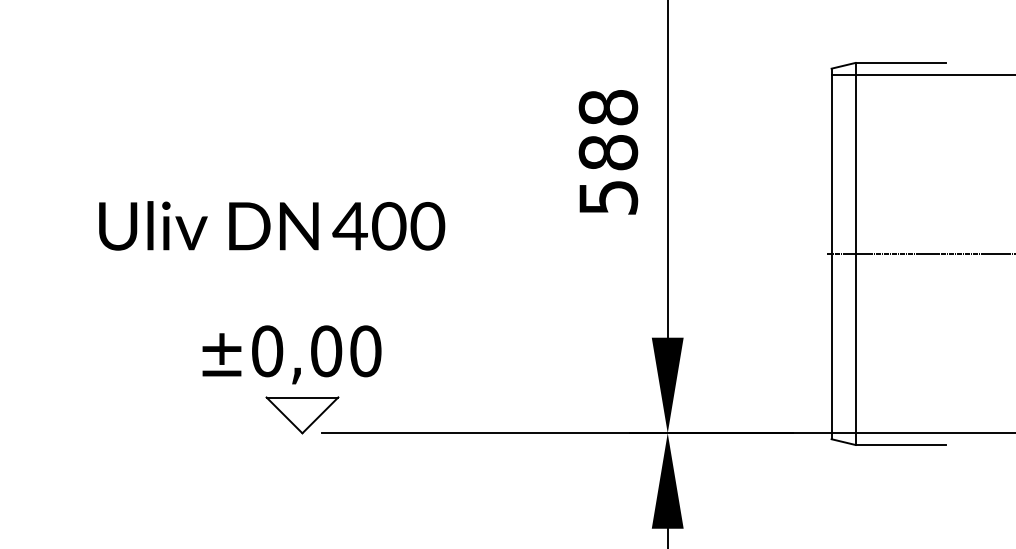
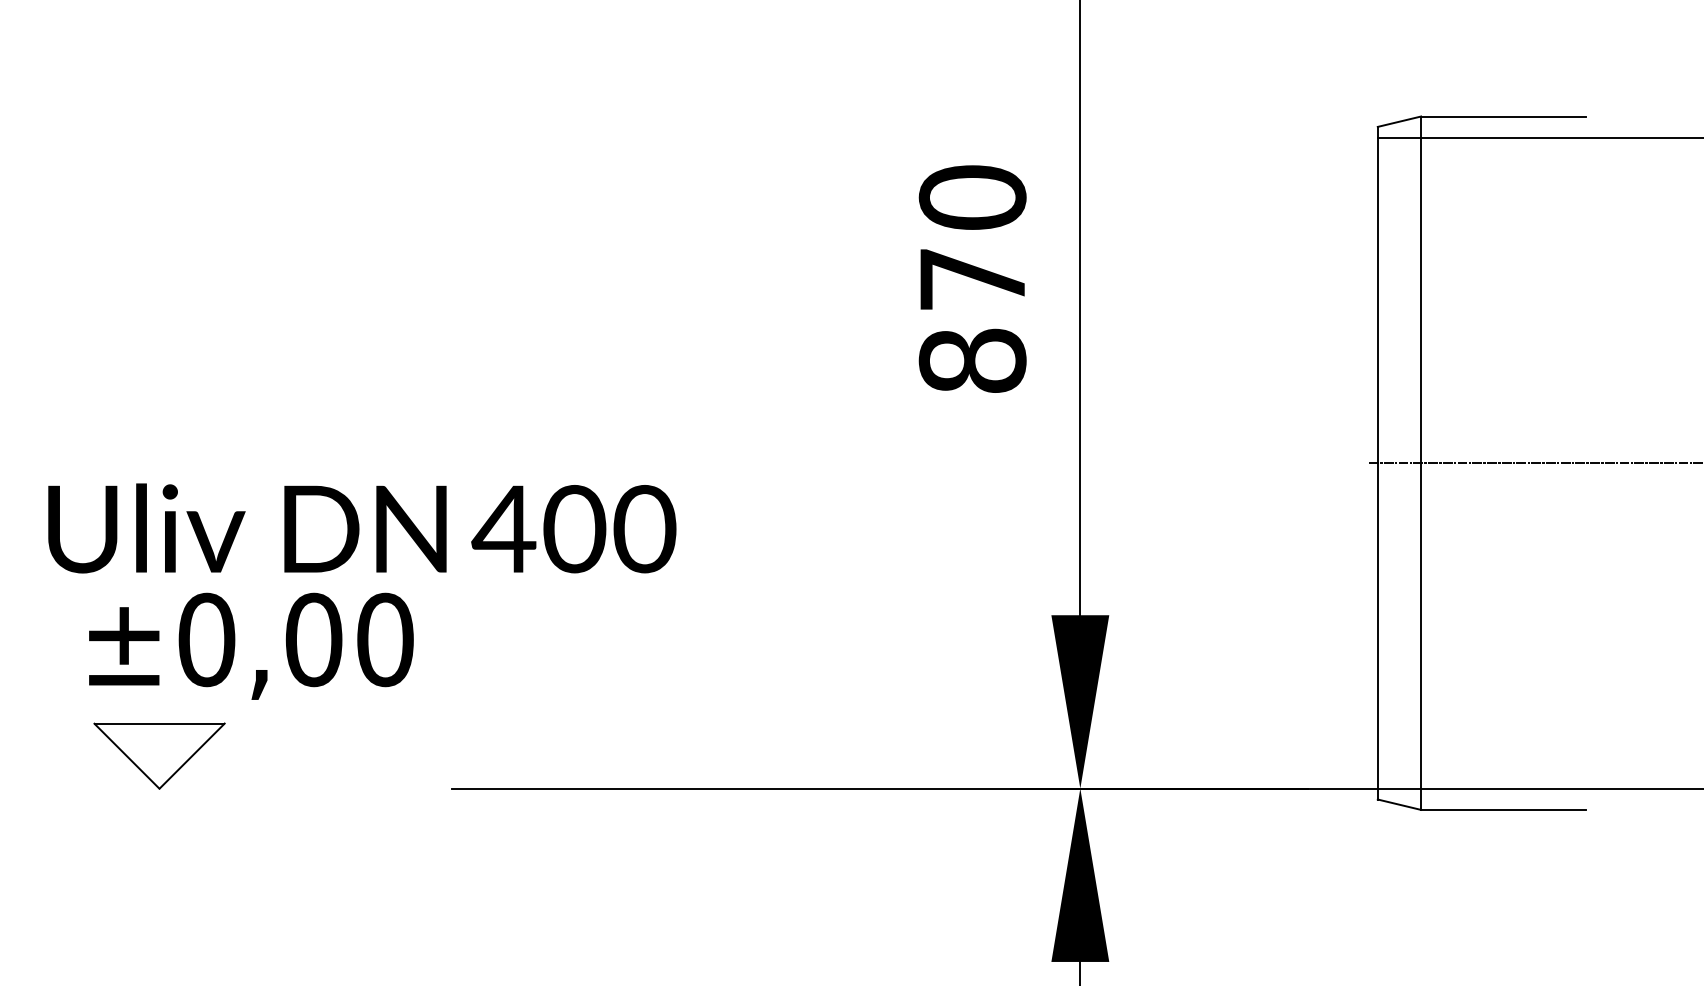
text: (608, 152) -> (972, 279), 588 -> 870
text: (272, 225) -> (362, 527), moved
text: (291, 354) -> (250, 645), moved
part: (302, 415) -> (159, 756), moved

